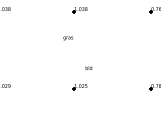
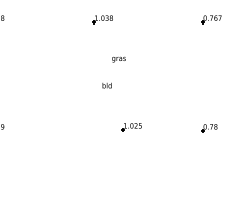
text: (67, 38) -> (118, 59), moved
text: (88, 68) -> (106, 85), moved
part: (79, 87) -> (131, 127), moved

